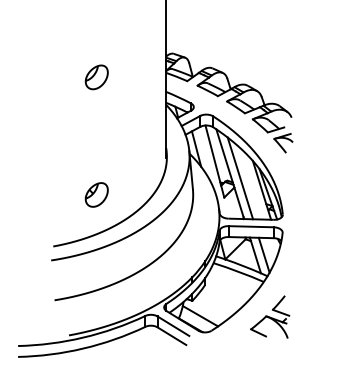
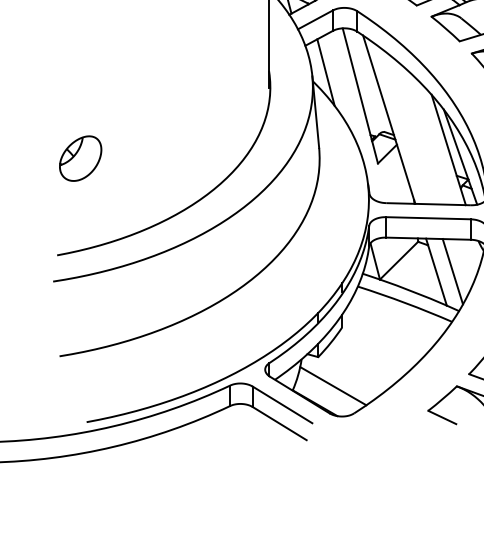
line: (240, 178) -> (408, 127), removed
part: (96, 194) -> (80, 157), moved

